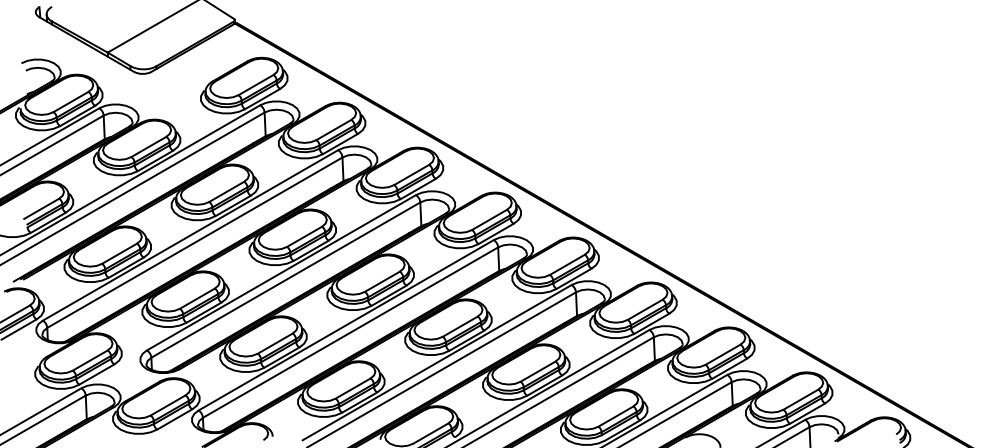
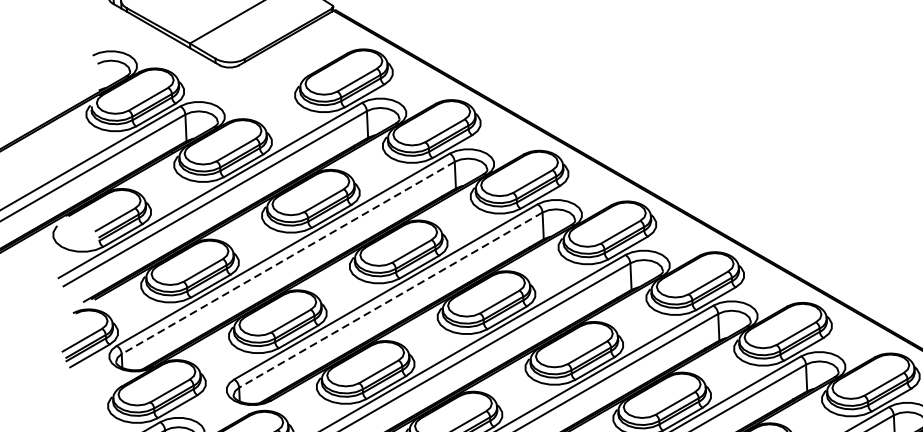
line: (194, 242) -> (287, 257), solid -> dashed
line: (285, 280) -> (390, 300), solid -> dashed

